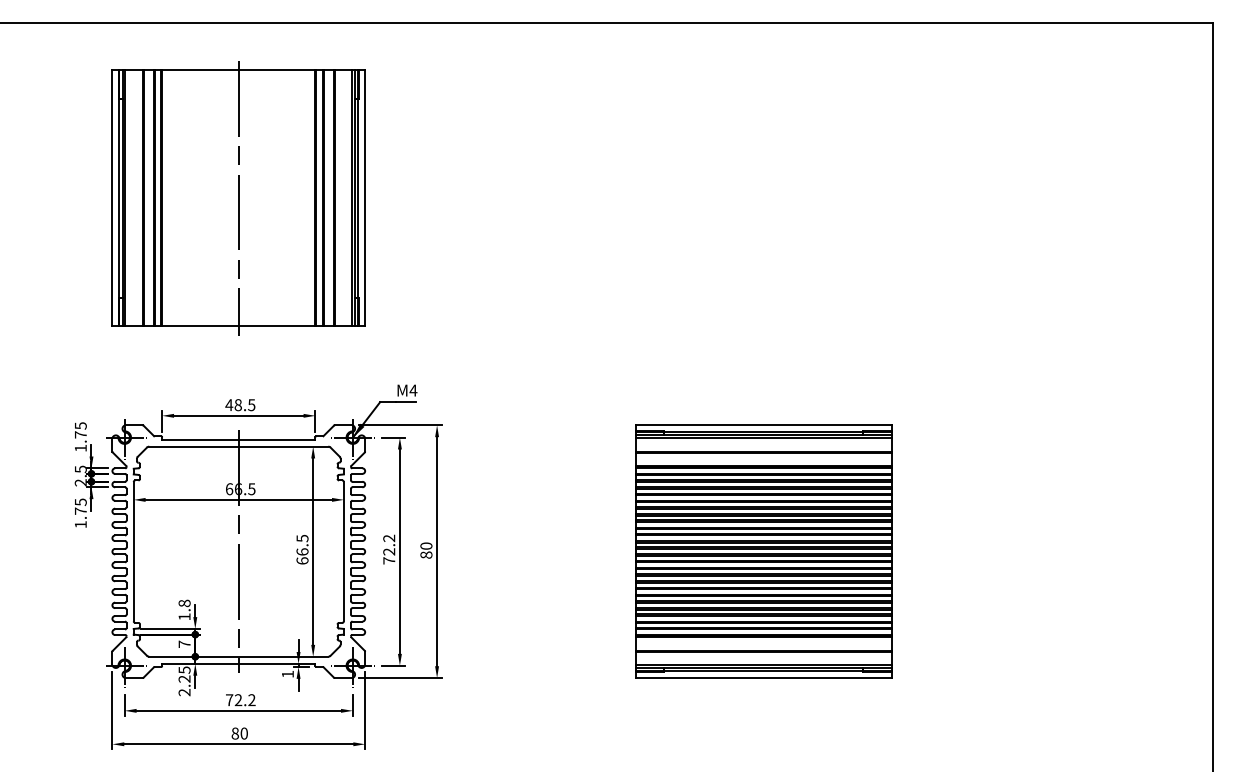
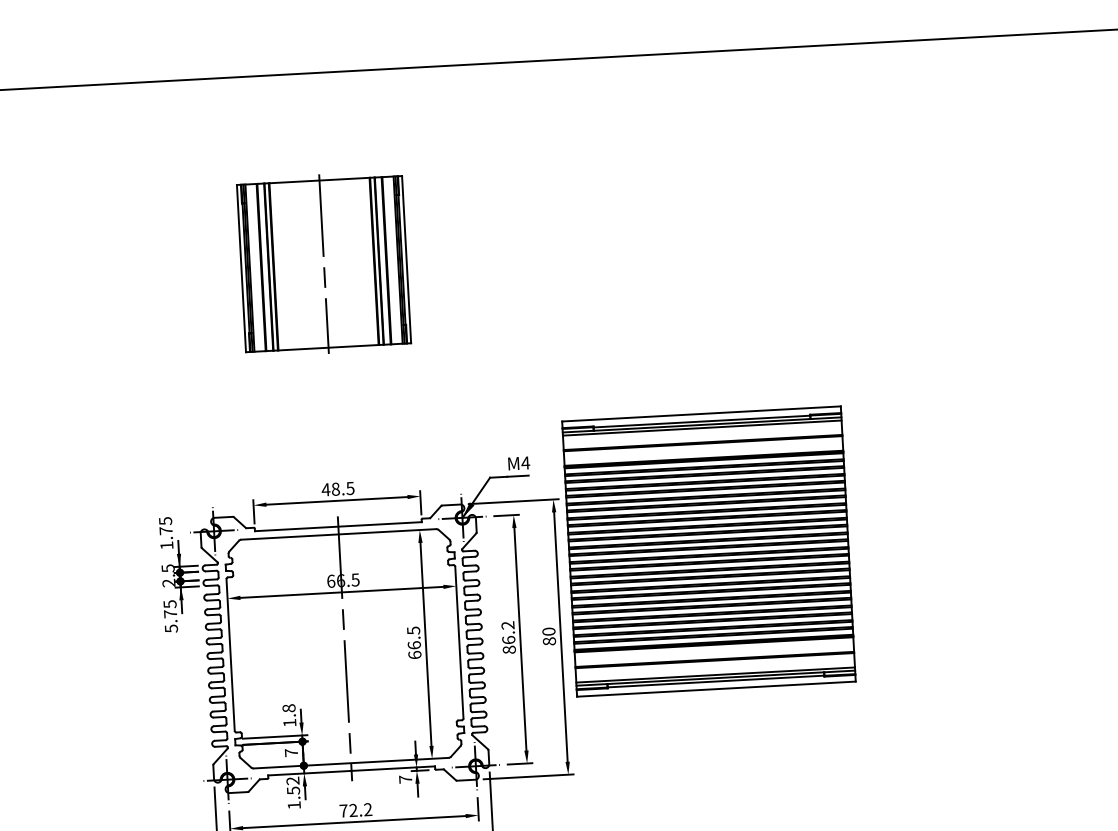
part: (238, 198) -> (323, 264), size x0.6
text: (80, 524) -> (171, 628), 1.75 -> 5.75
part: (763, 551) -> (708, 551), moved
text: (389, 556) -> (509, 645), 72.2 -> 86.2
text: (287, 673) -> (405, 778), 1 -> 7
text: (184, 681) -> (293, 793), 2.25 -> 1.52

